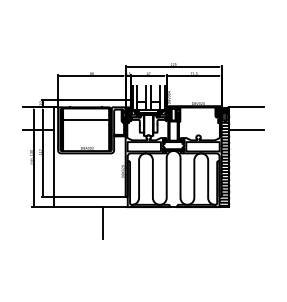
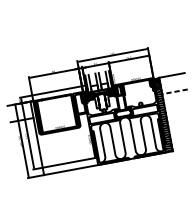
line: (86, 119) -> (55, 106), removed
line: (246, 129) -> (174, 91), solid -> dashed
line: (102, 222) -> (81, 179), removed

